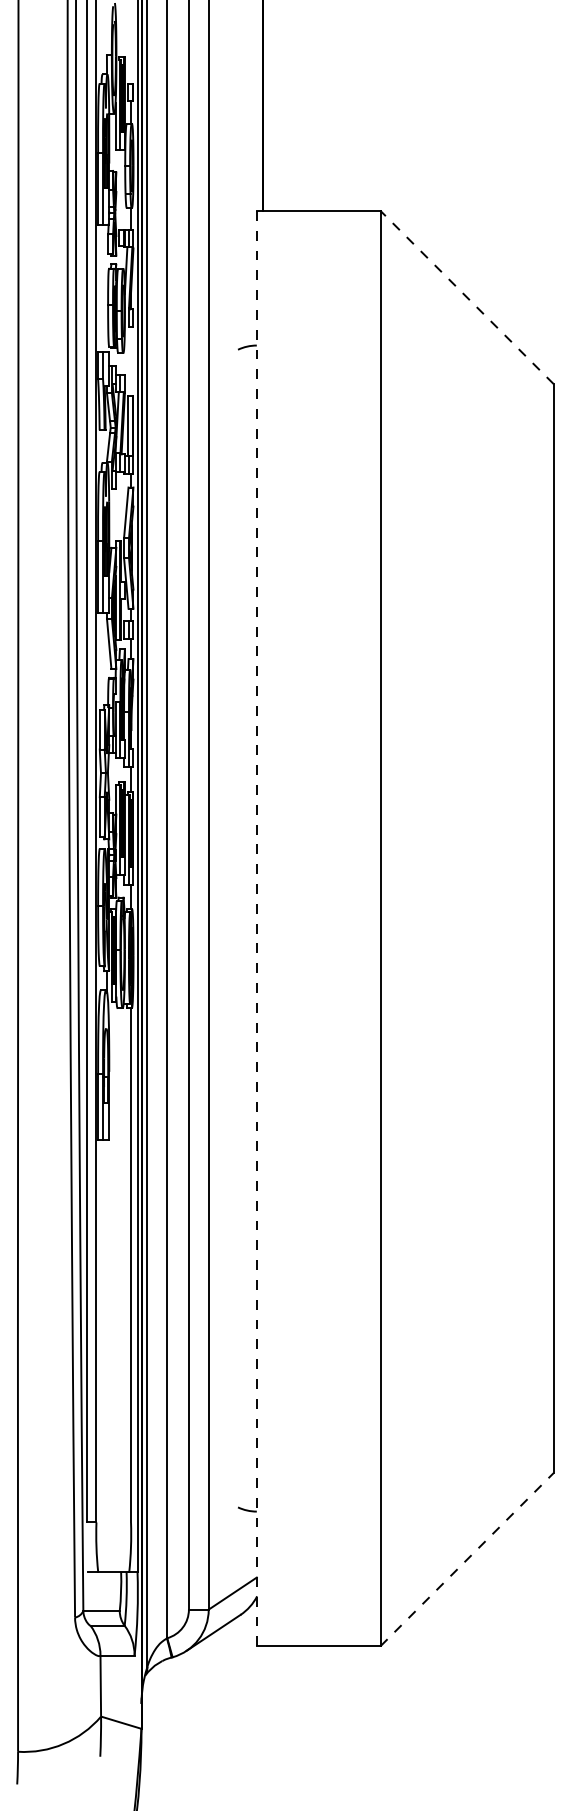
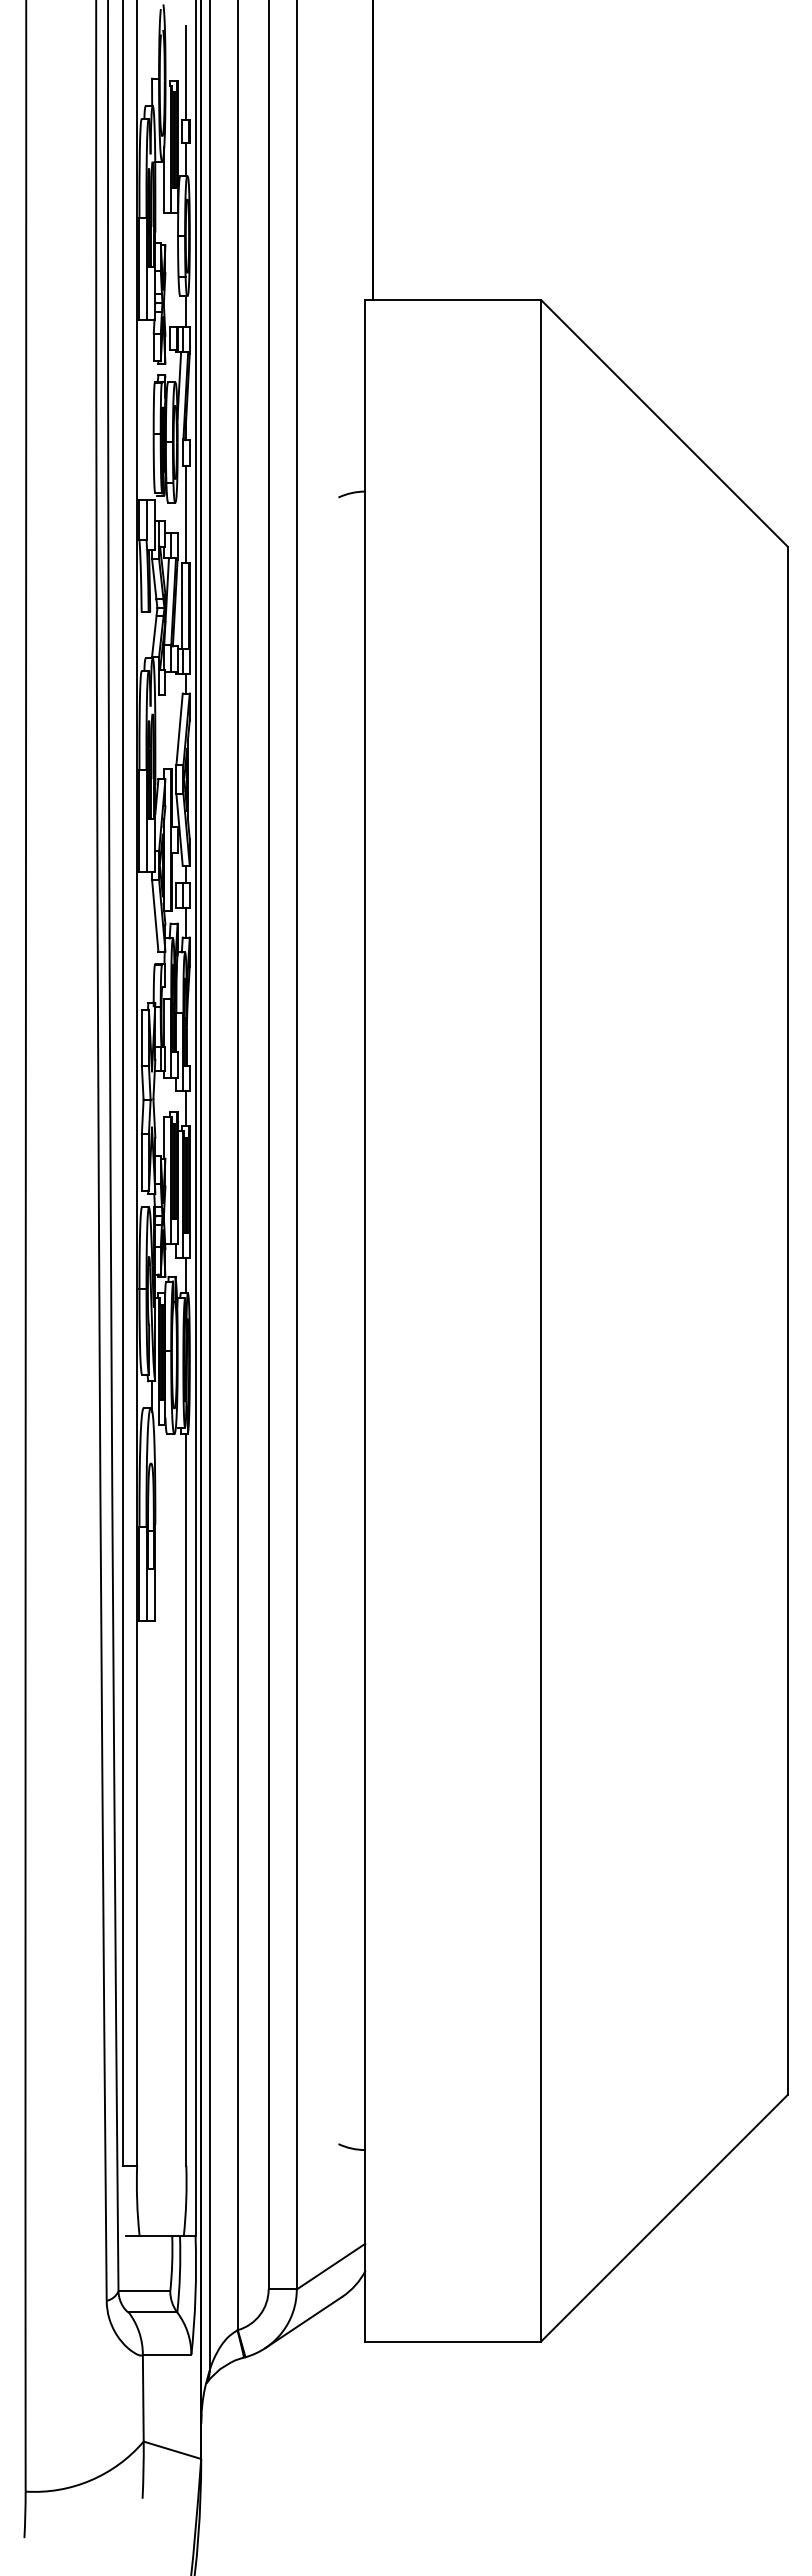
line: (131, 51) -> (186, 73), added
line: (467, 296) -> (664, 422), dashed -> solid
line: (131, 361) -> (186, 514), added
line: (257, 928) -> (365, 1320), dashed -> solid
line: (467, 1559) -> (664, 2217), dashed -> solid

